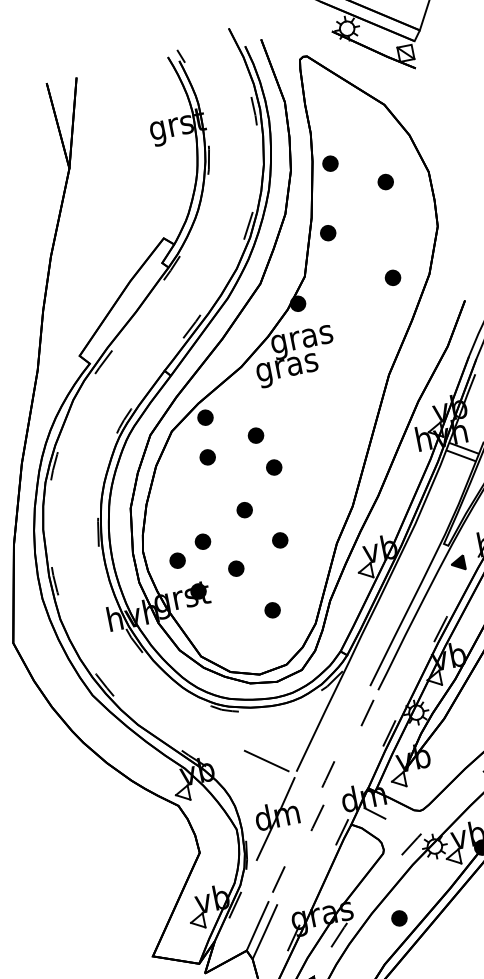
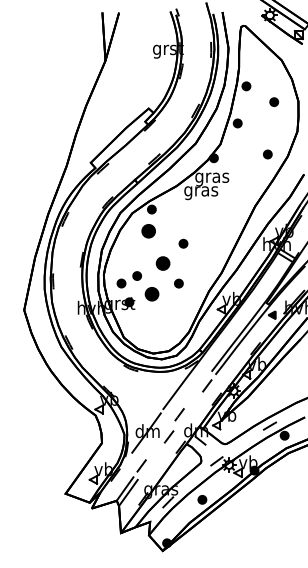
part: (254, 435) -> (176, 224), removed
part: (206, 456) -> (148, 230), size x1.6
part: (243, 510) -> (162, 263), size x1.6
part: (236, 567) -> (152, 293), size x1.6
part: (273, 610) -> (167, 320), removed
line: (265, 760) -> (147, 400), removed

